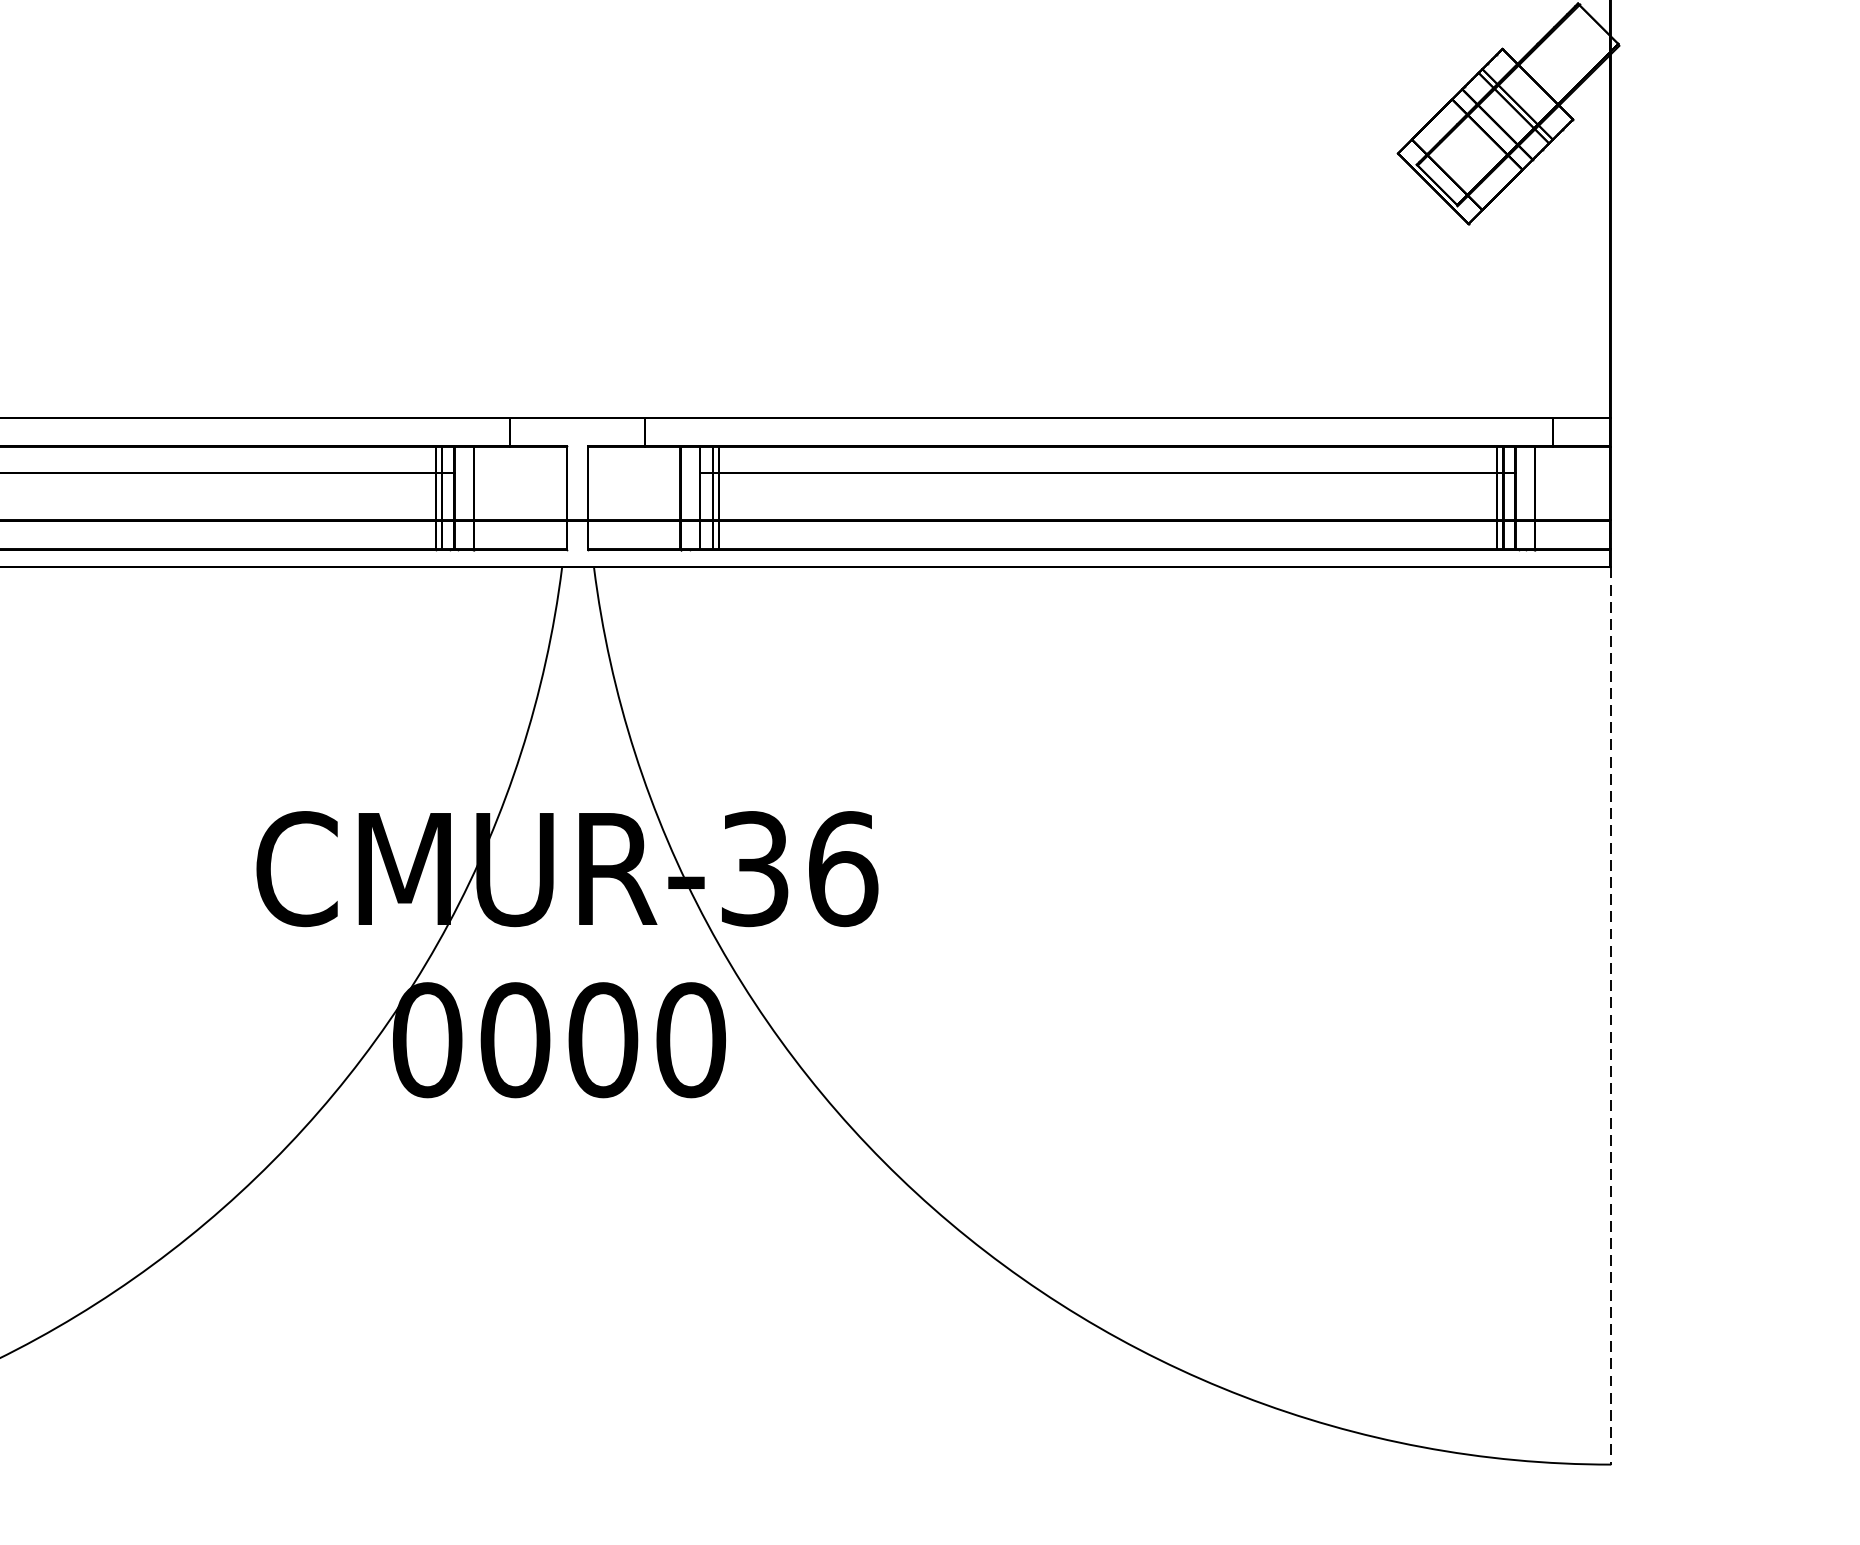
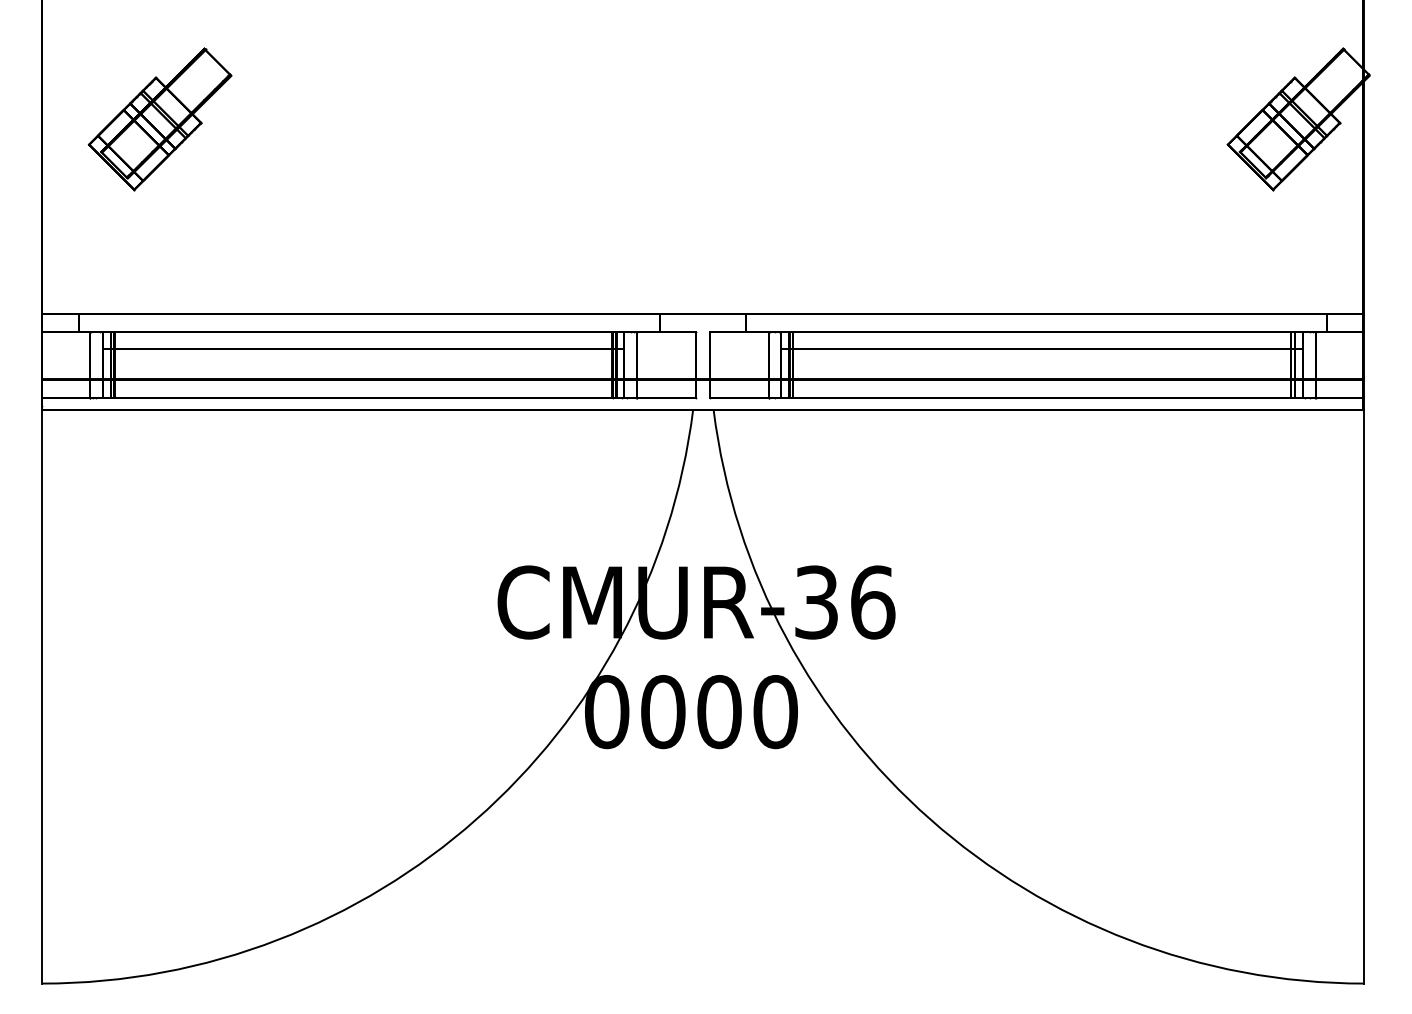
line: (1611, 1015) -> (1364, 696), dashed -> solid

